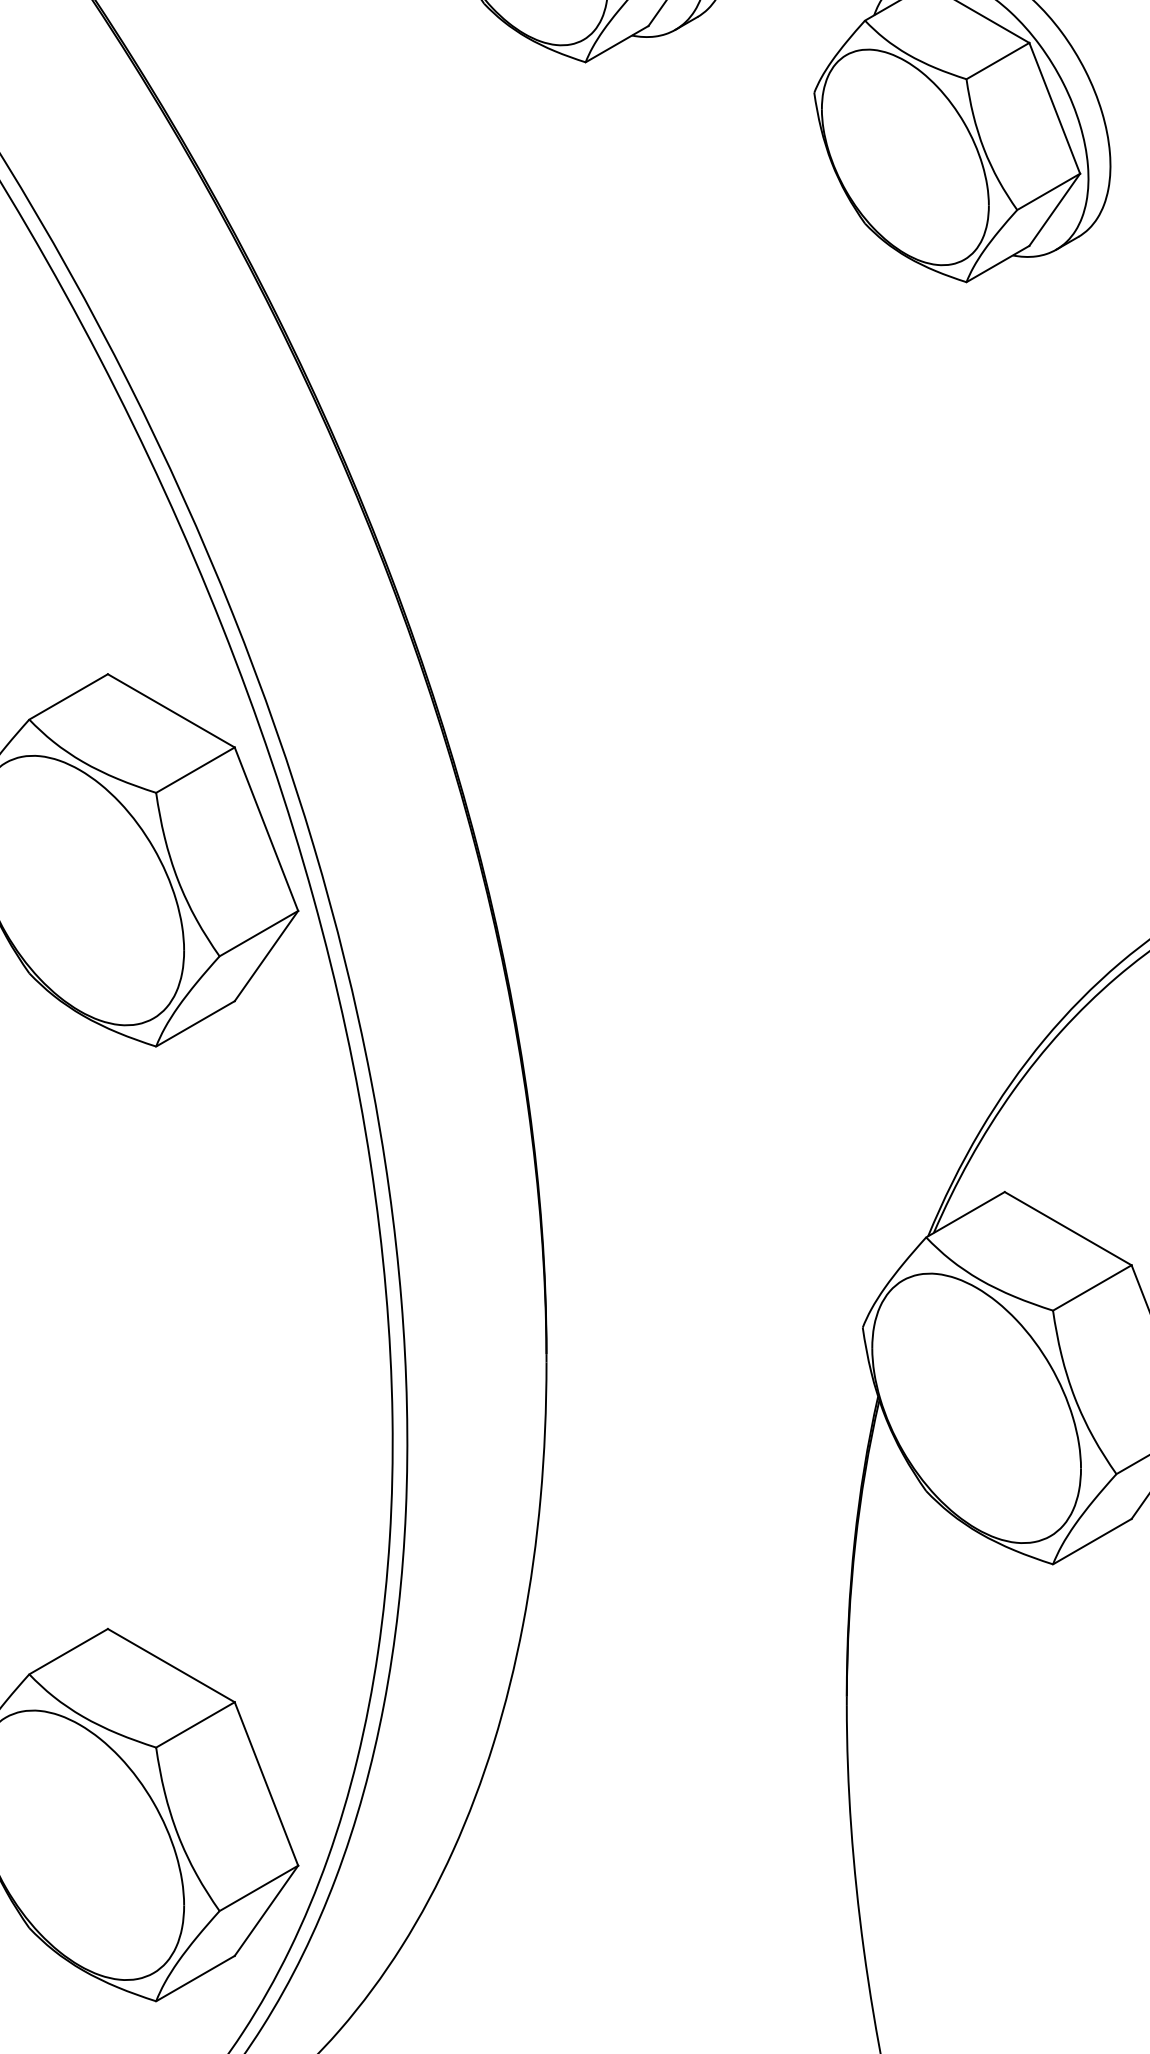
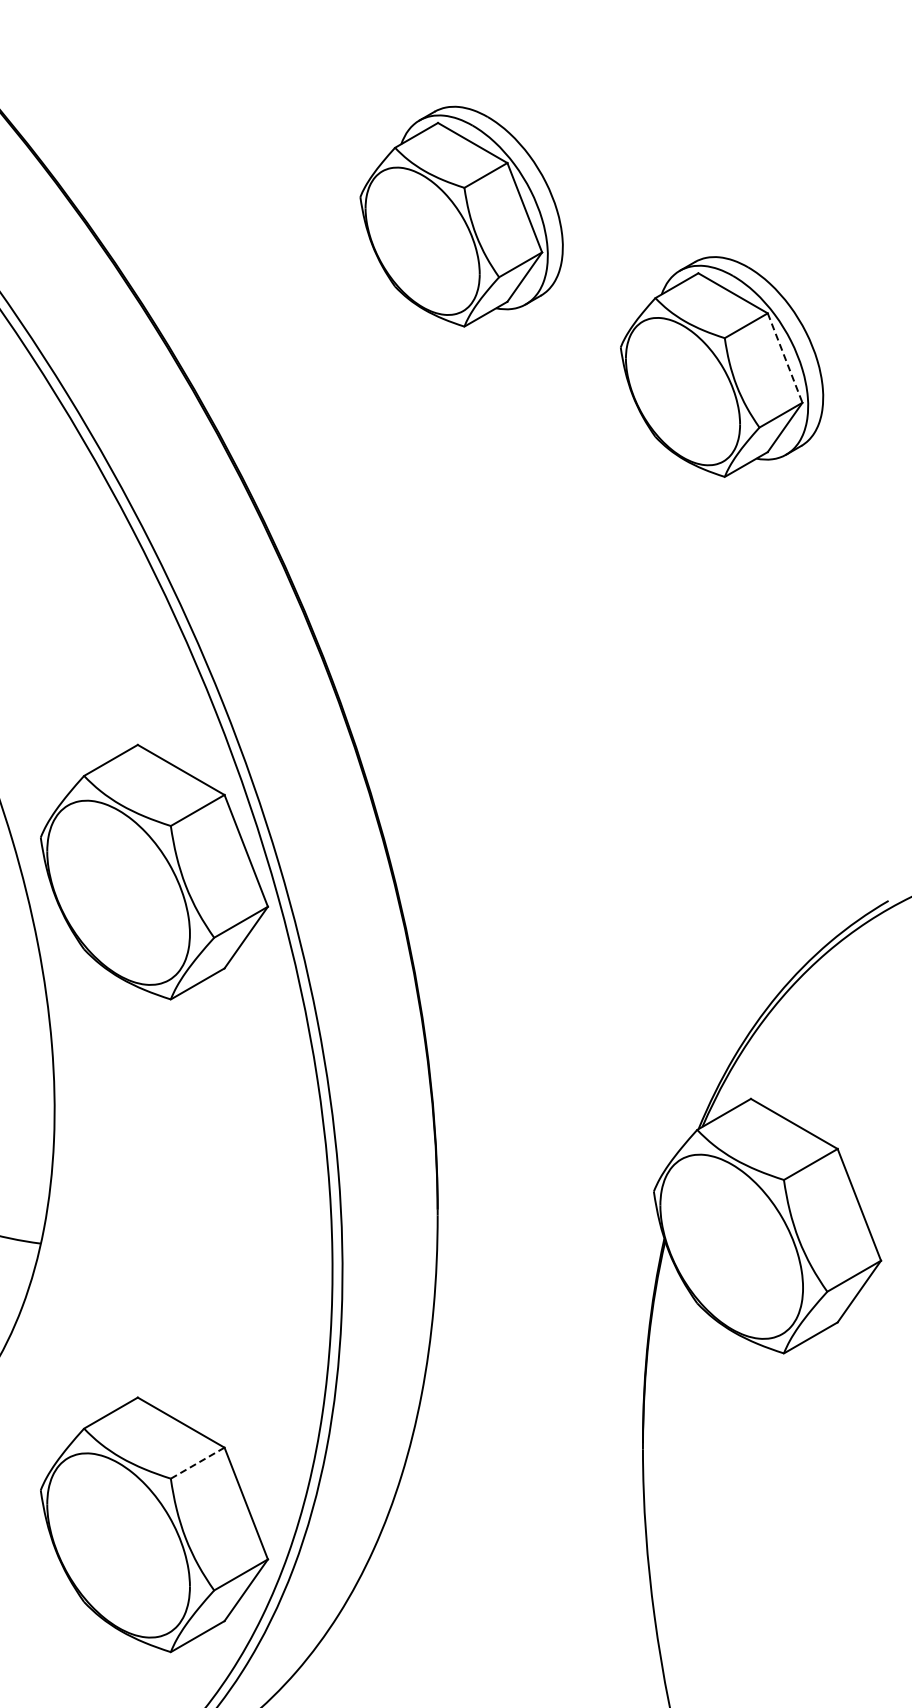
line: (1055, 108) -> (785, 358), solid -> dashed
line: (196, 1723) -> (198, 1462), solid -> dashed

